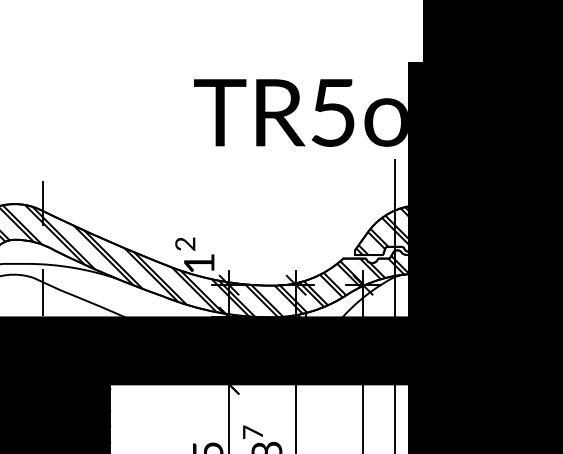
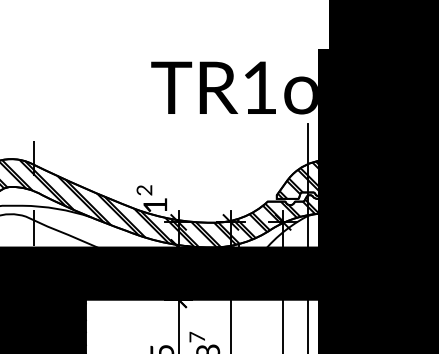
text: (332, 112) -> (259, 87), TR5o -> TR1o

